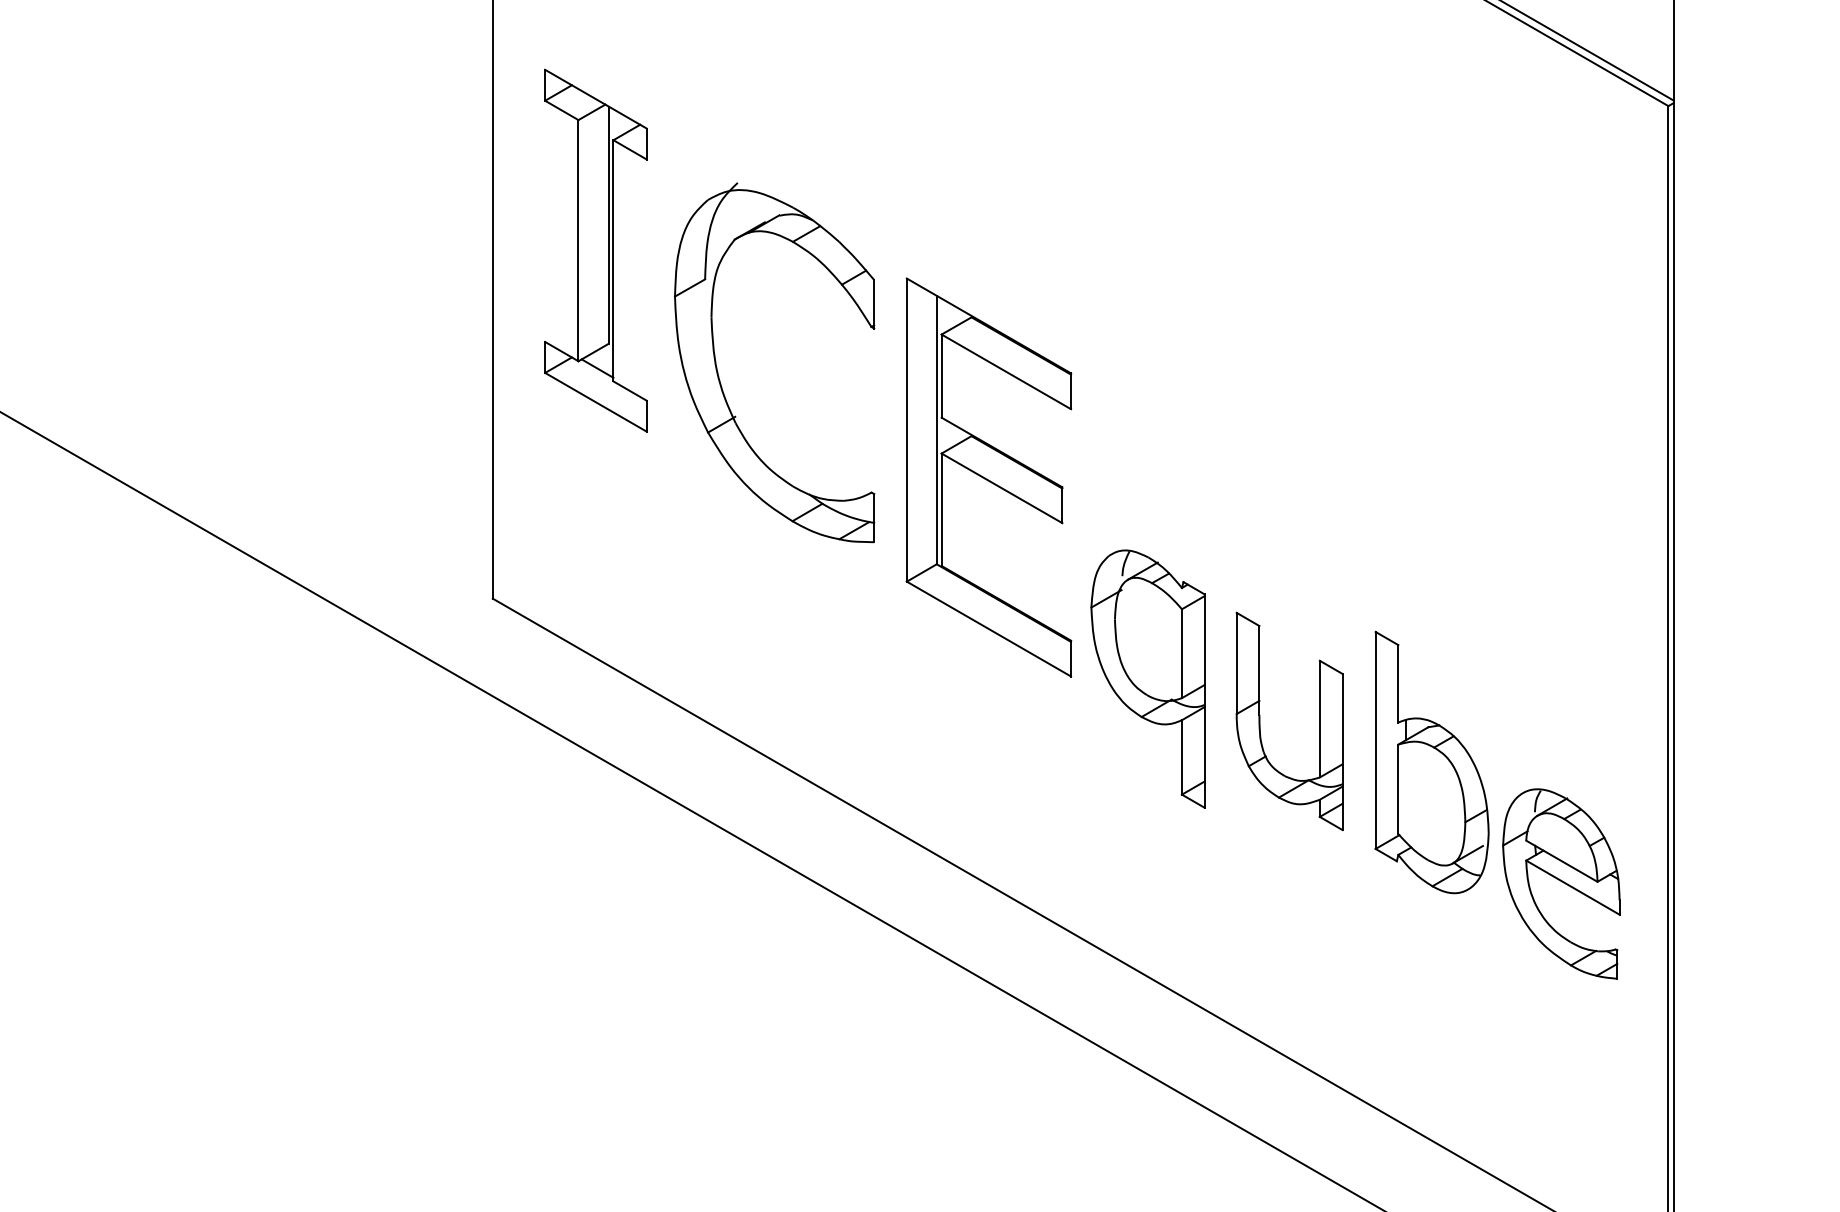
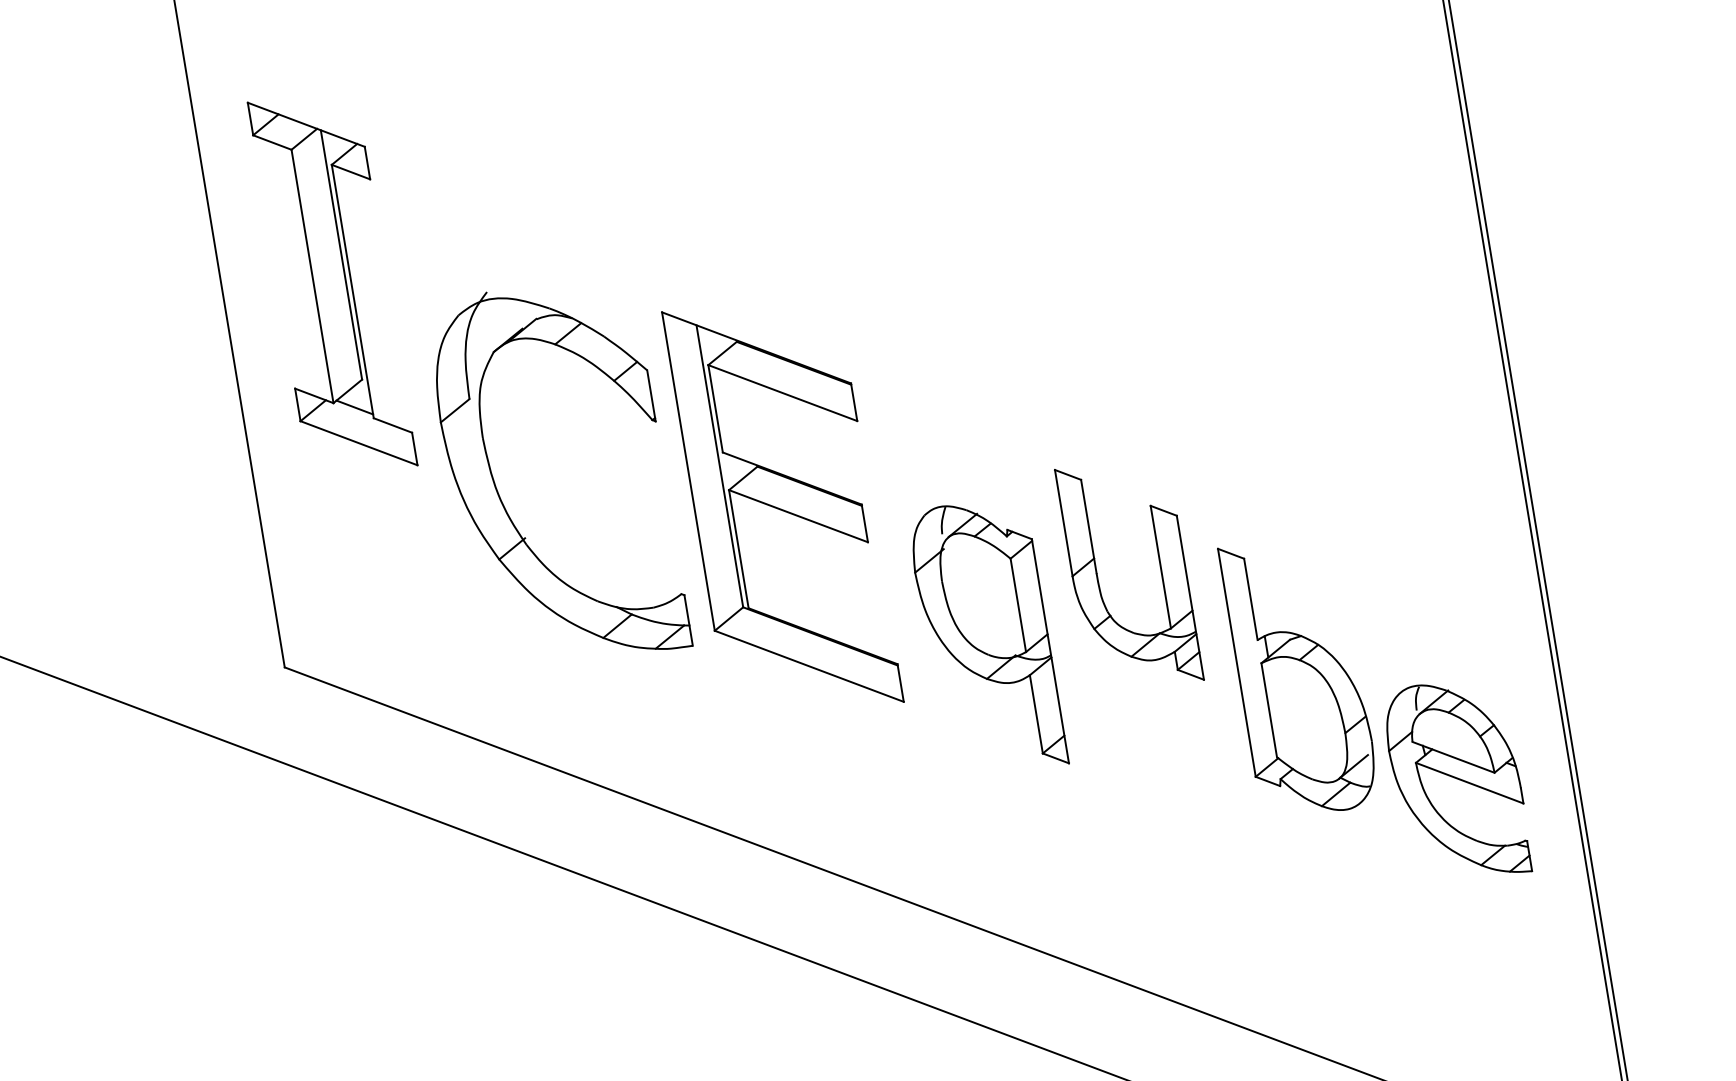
part: (719, 376) -> (501, 498), moved
part: (988, 477) -> (782, 507), moved
part: (1260, 721) -> (1098, 579), moved

